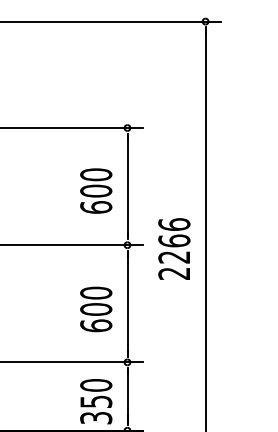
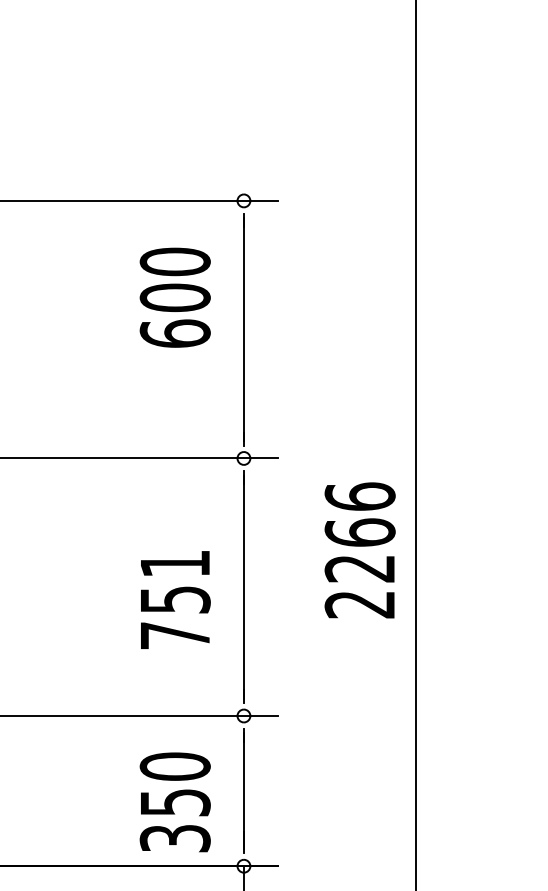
text: (96, 190) -> (175, 296), moved
text: (174, 248) -> (360, 549), moved
text: (96, 309) -> (175, 599), 600 -> 751

